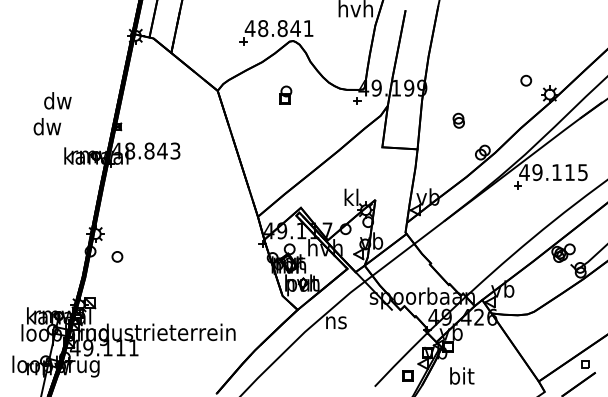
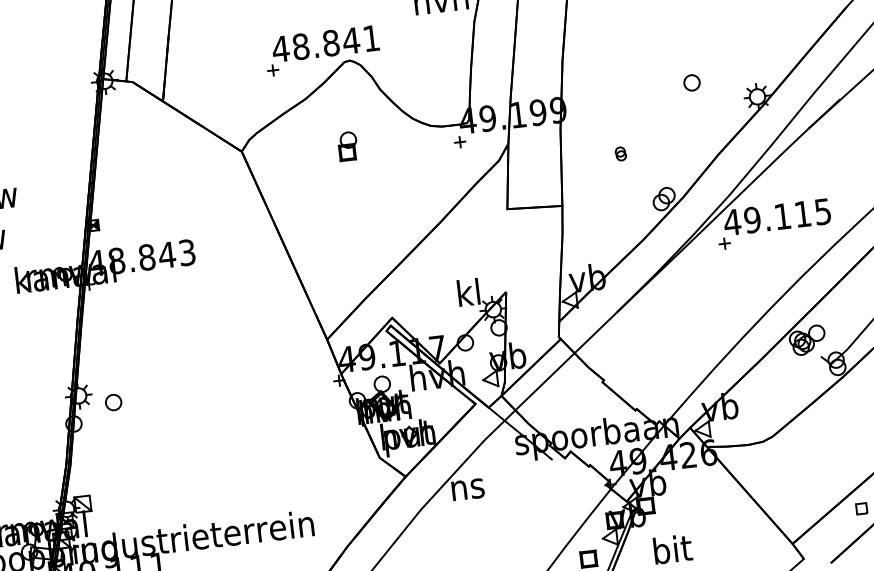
part: (526, 80) -> (692, 82), moved
part: (458, 120) -> (620, 153), size x0.6
part: (117, 256) -> (113, 401), moved

